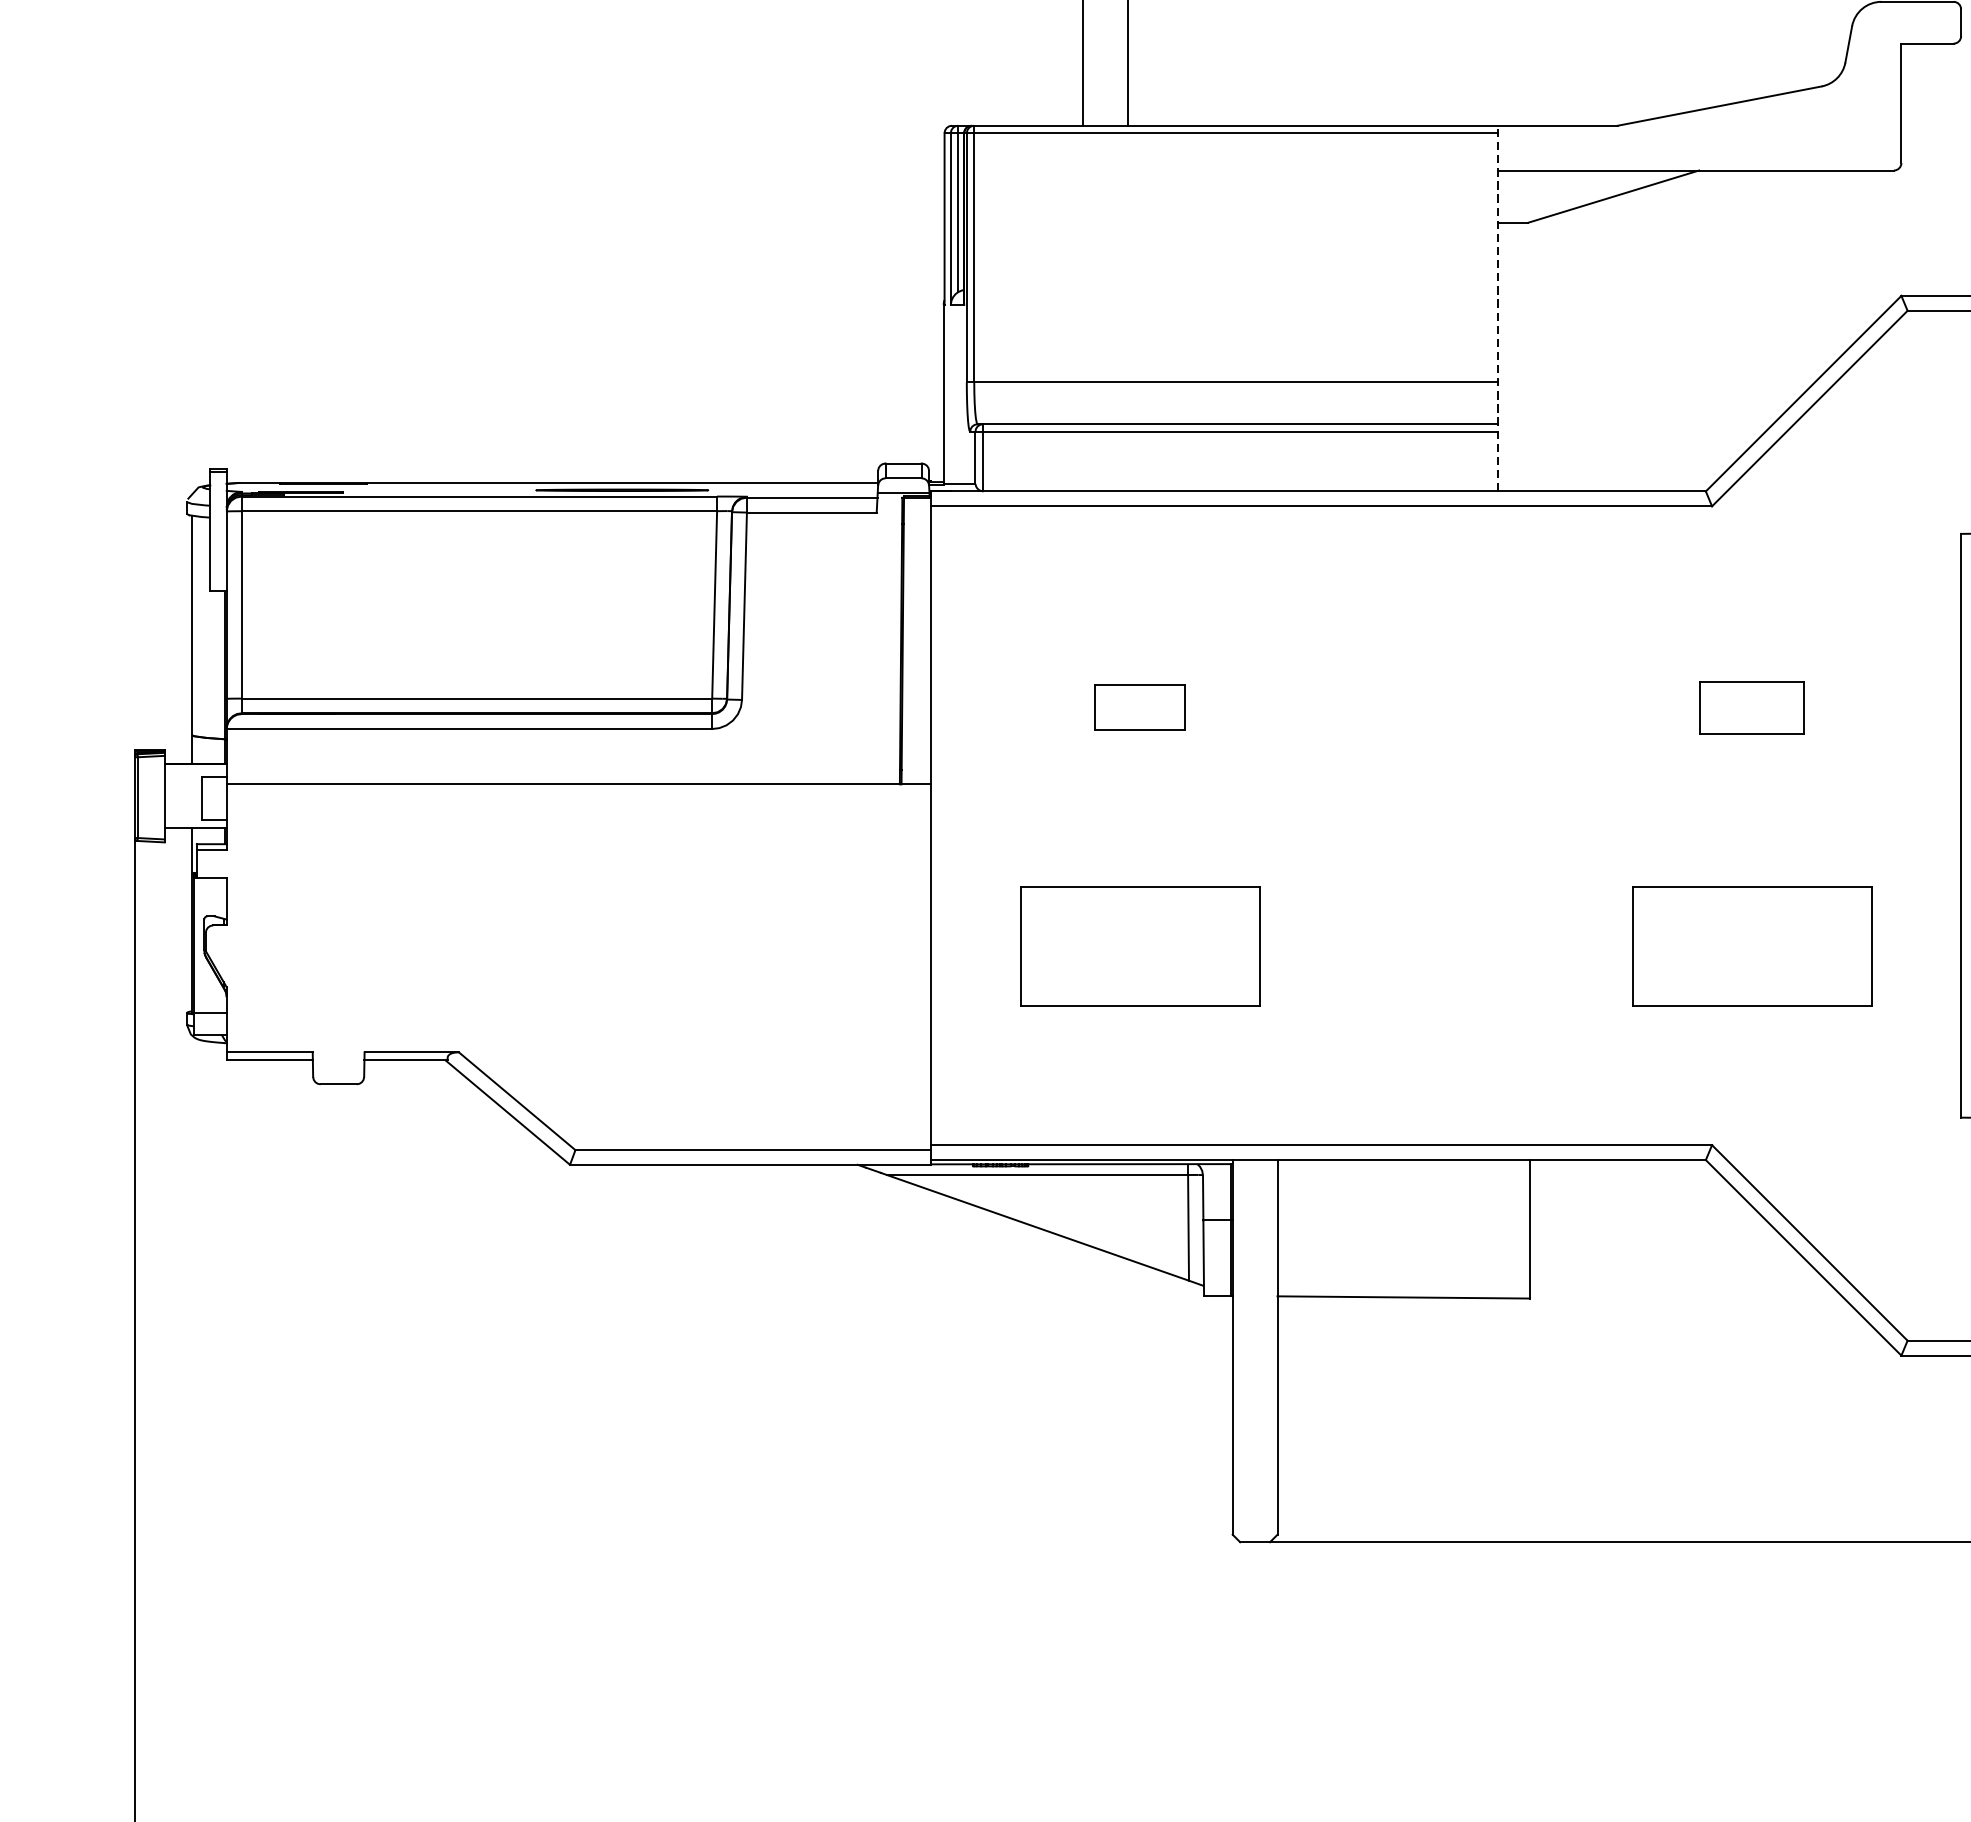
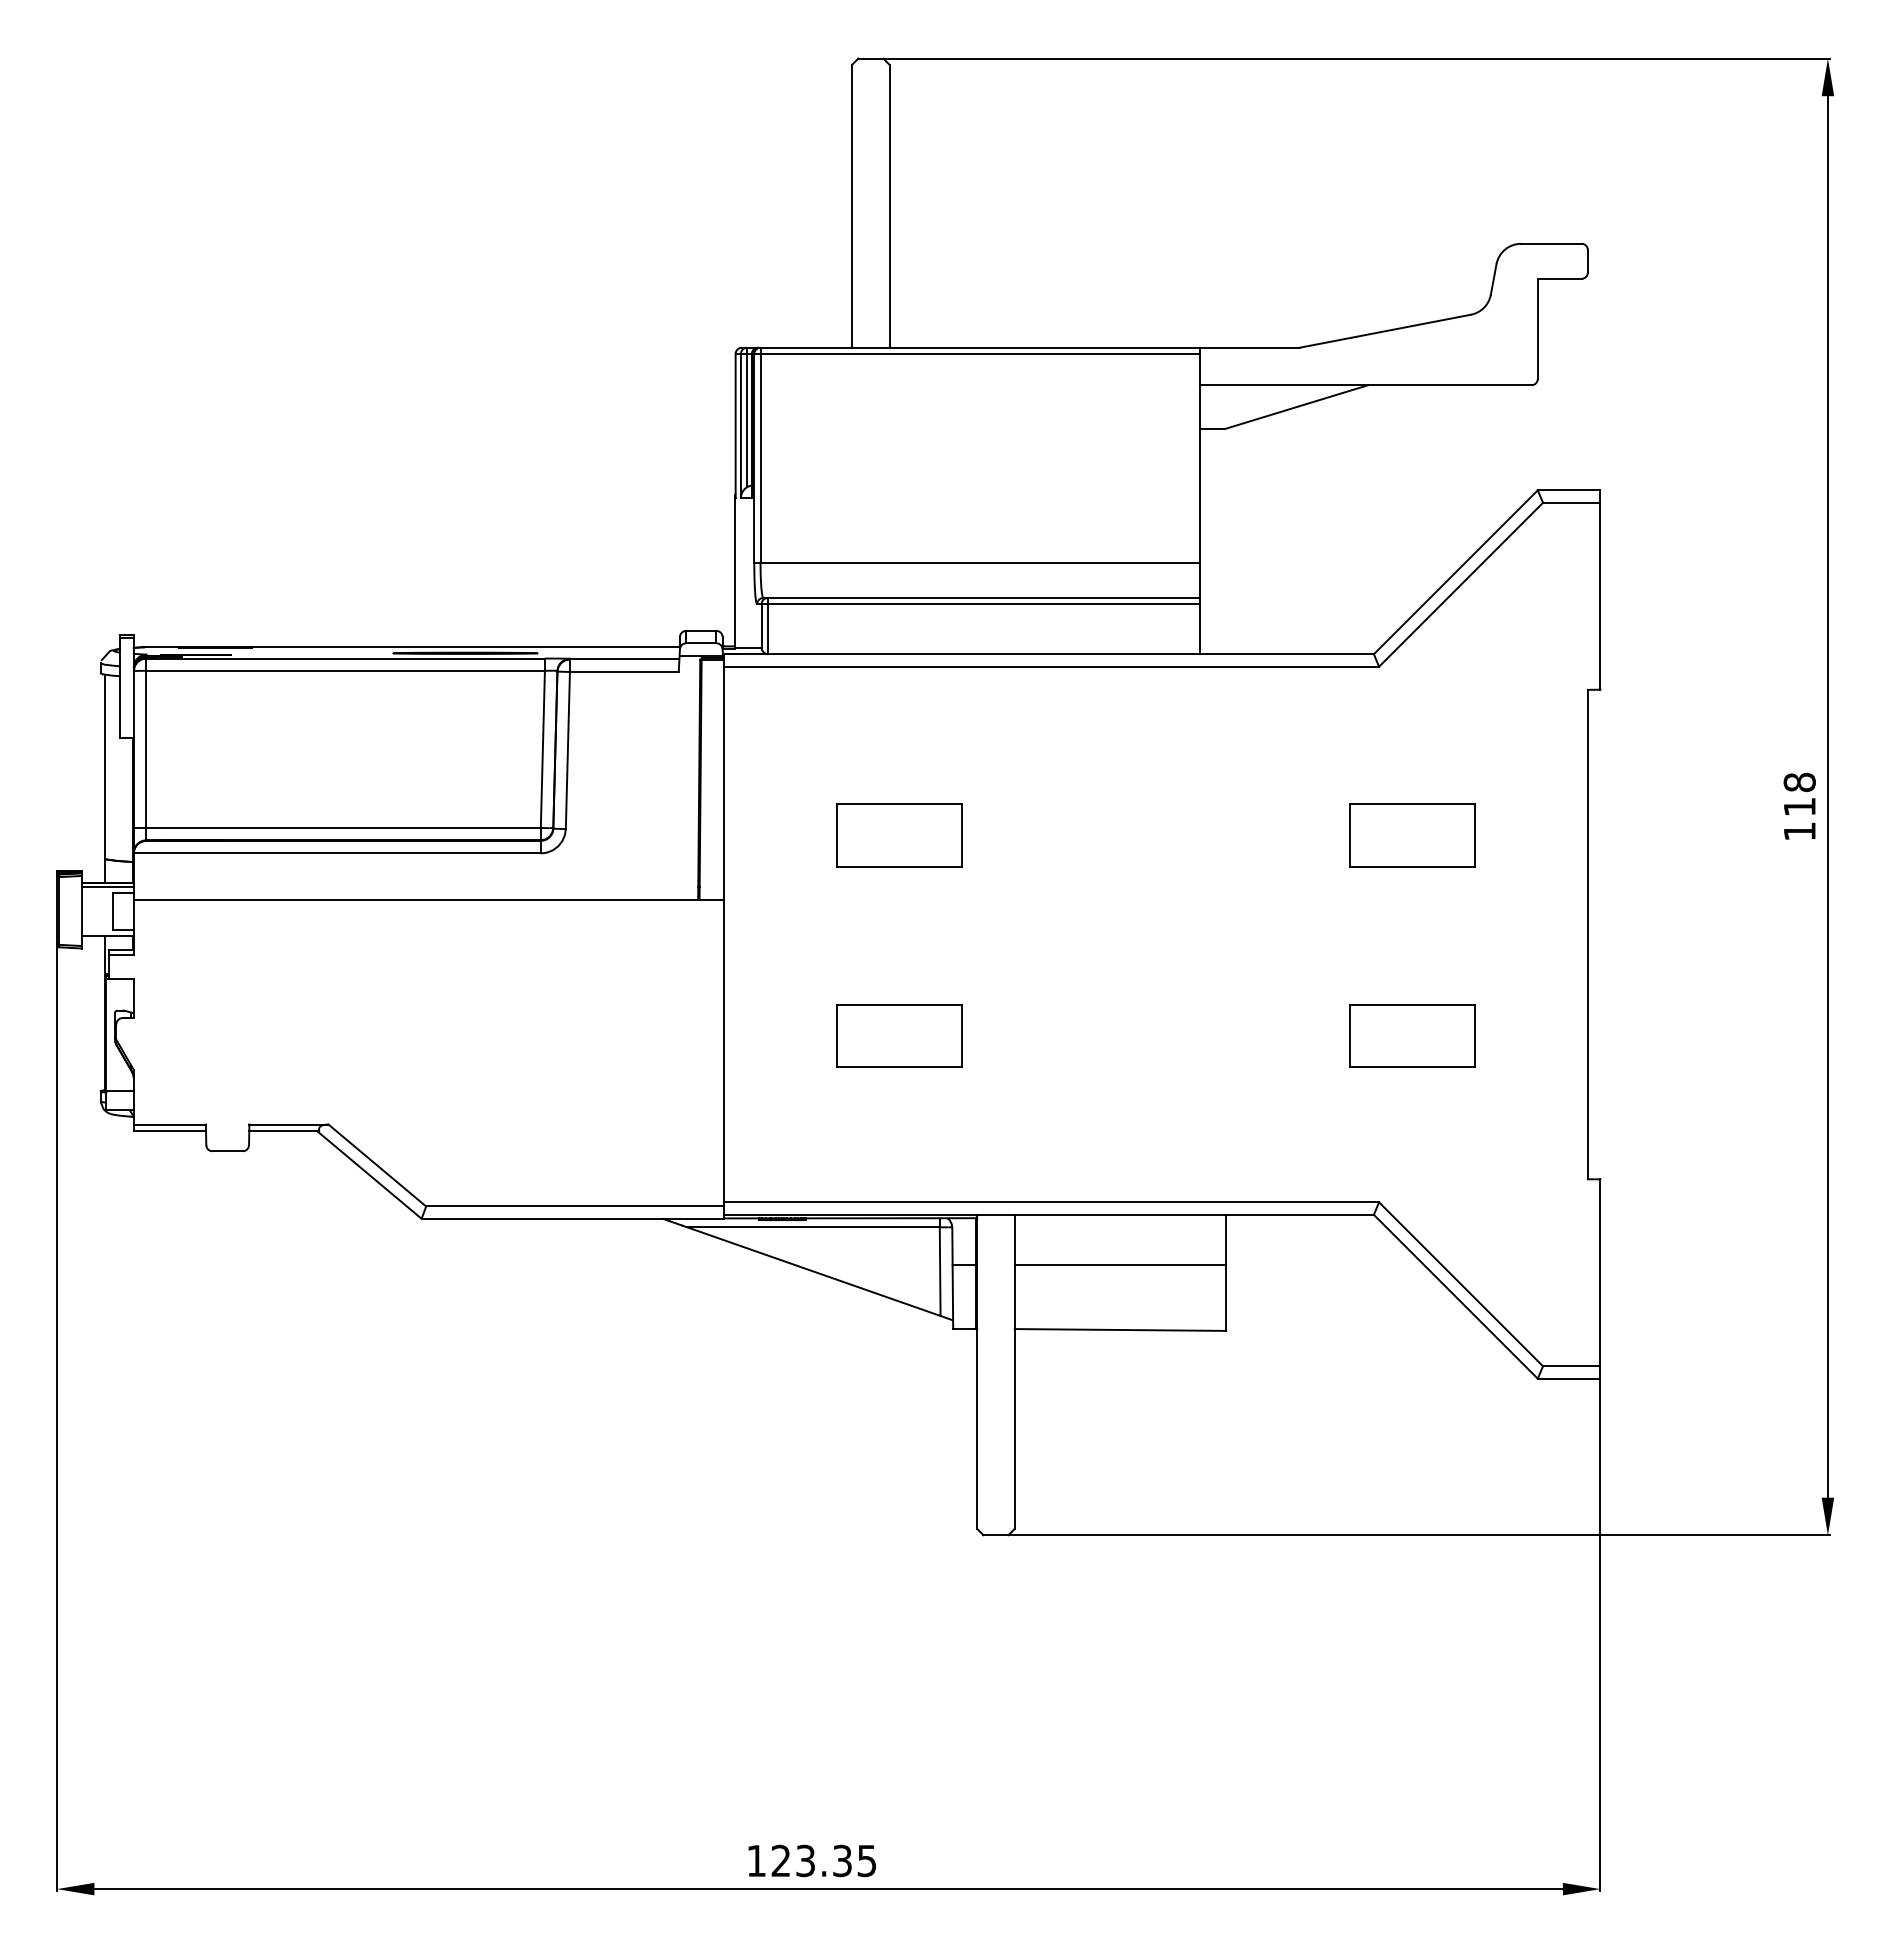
line: (1497, 308) -> (1199, 500), dashed -> solid
part: (1140, 707) -> (899, 835), size x1.67
part: (1751, 707) -> (1412, 835), size x1.43
line: (195, 768) -> (107, 886), added
part: (1140, 946) -> (899, 1035), size x0.62
part: (1751, 946) -> (1412, 1035), size x0.62
line: (1403, 1219) -> (1120, 1264), added

